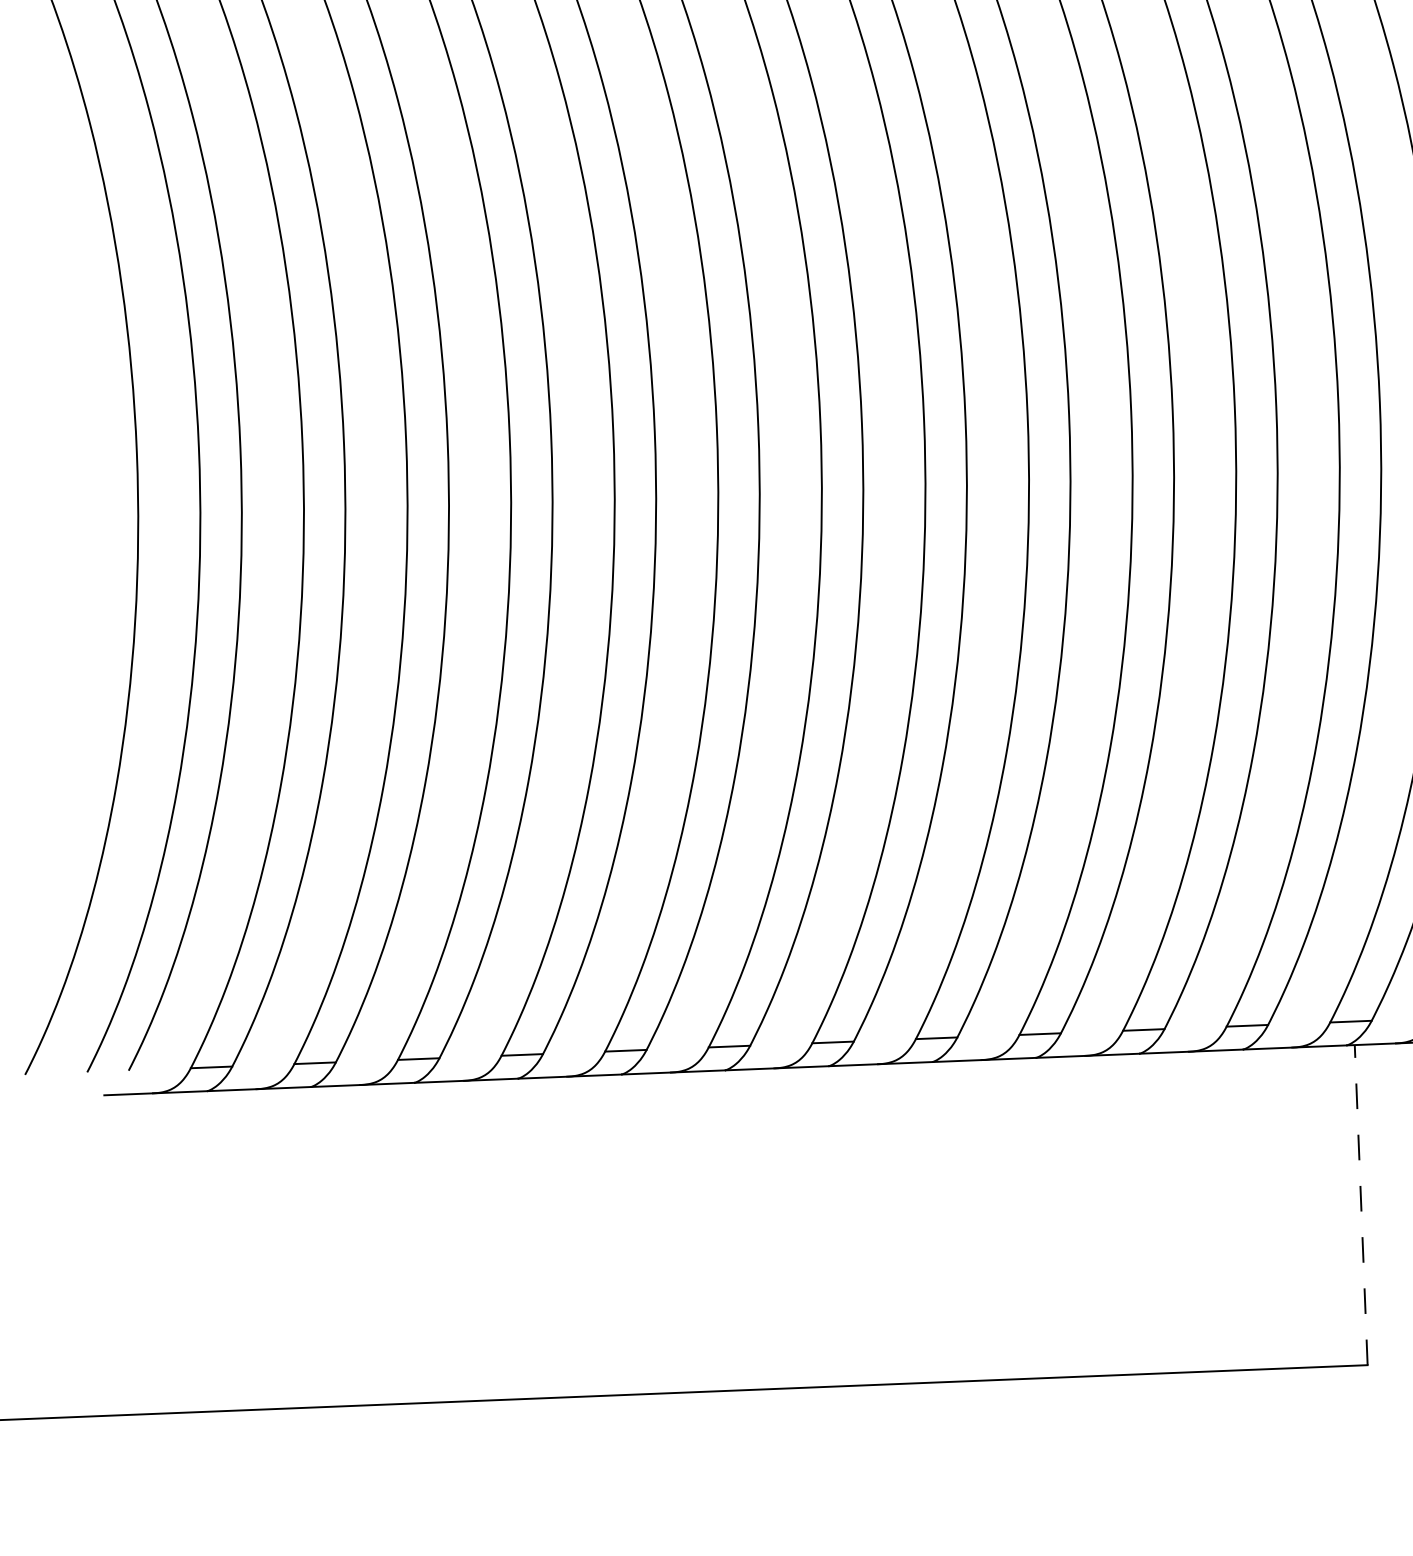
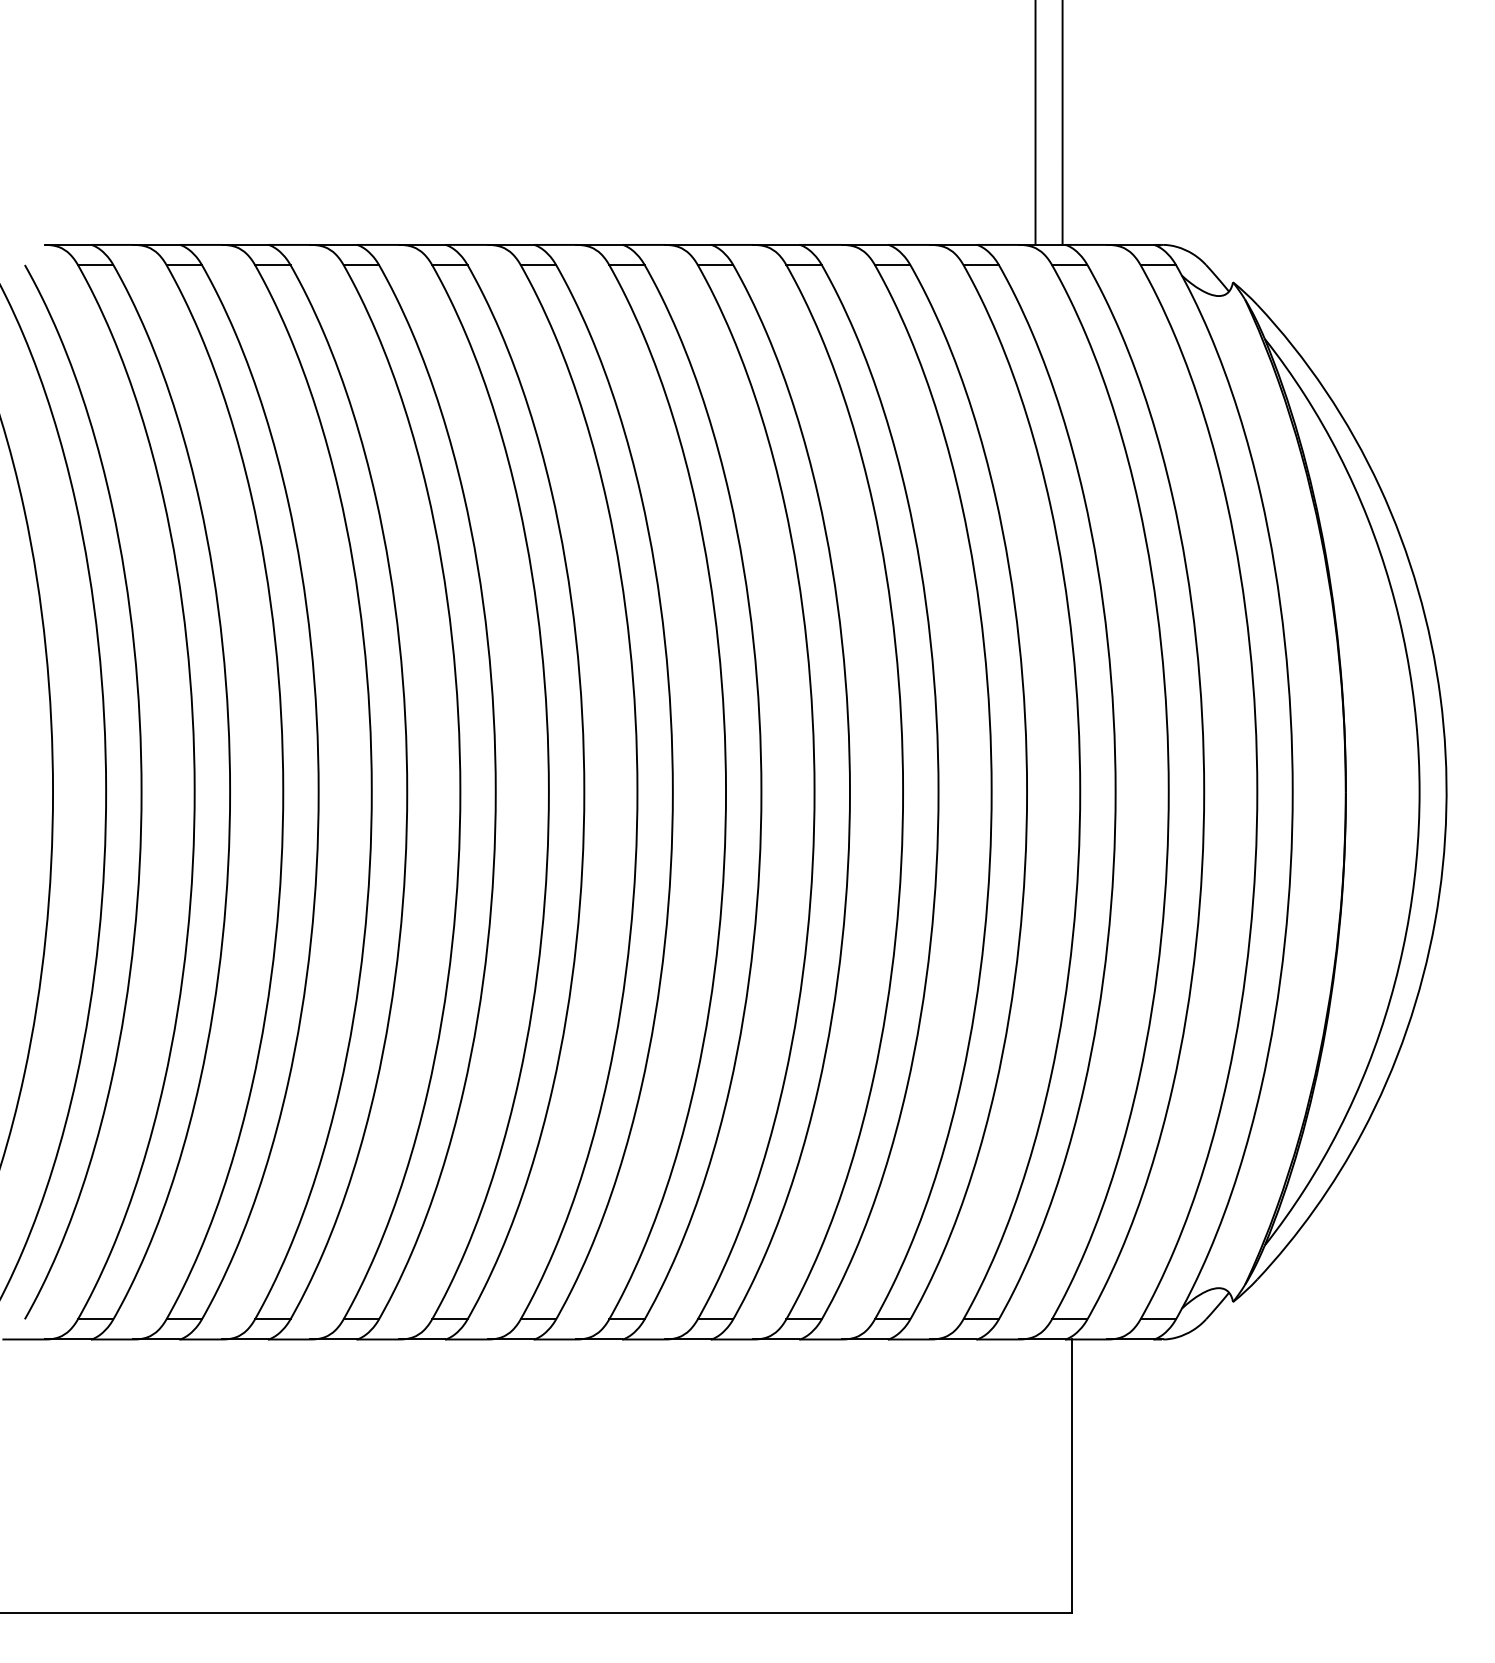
line: (1361, 1205) -> (1072, 1476), dashed -> solid

